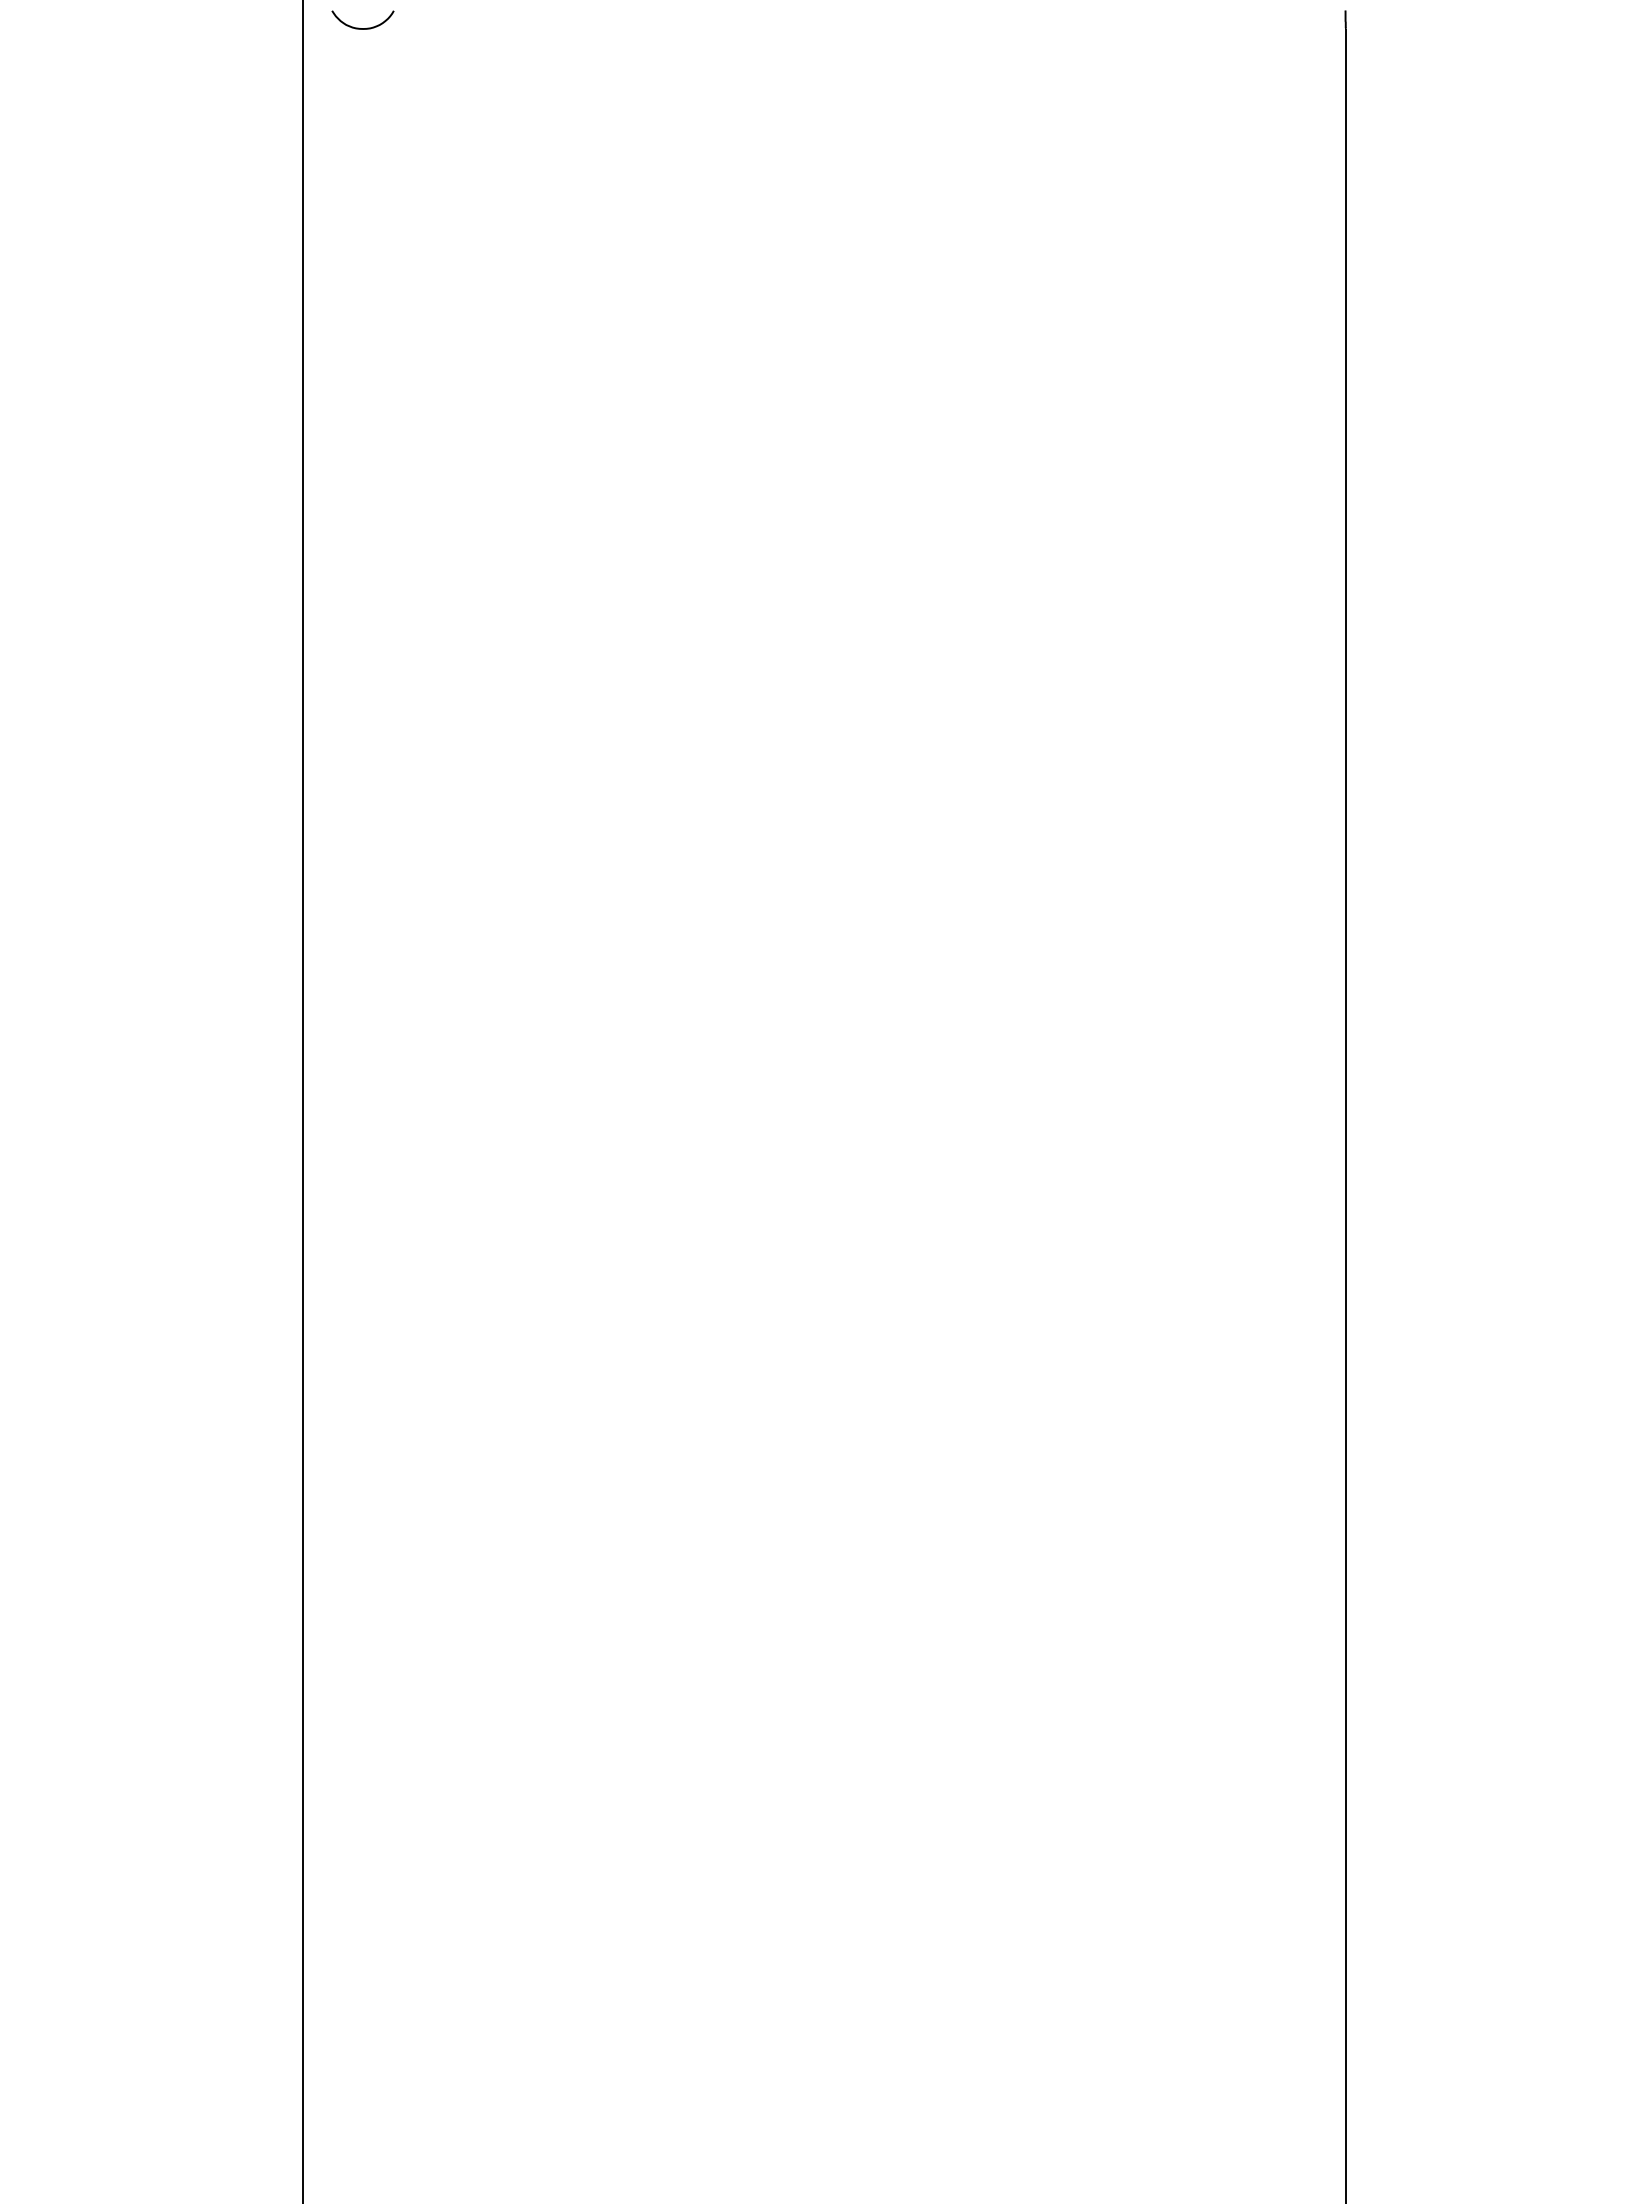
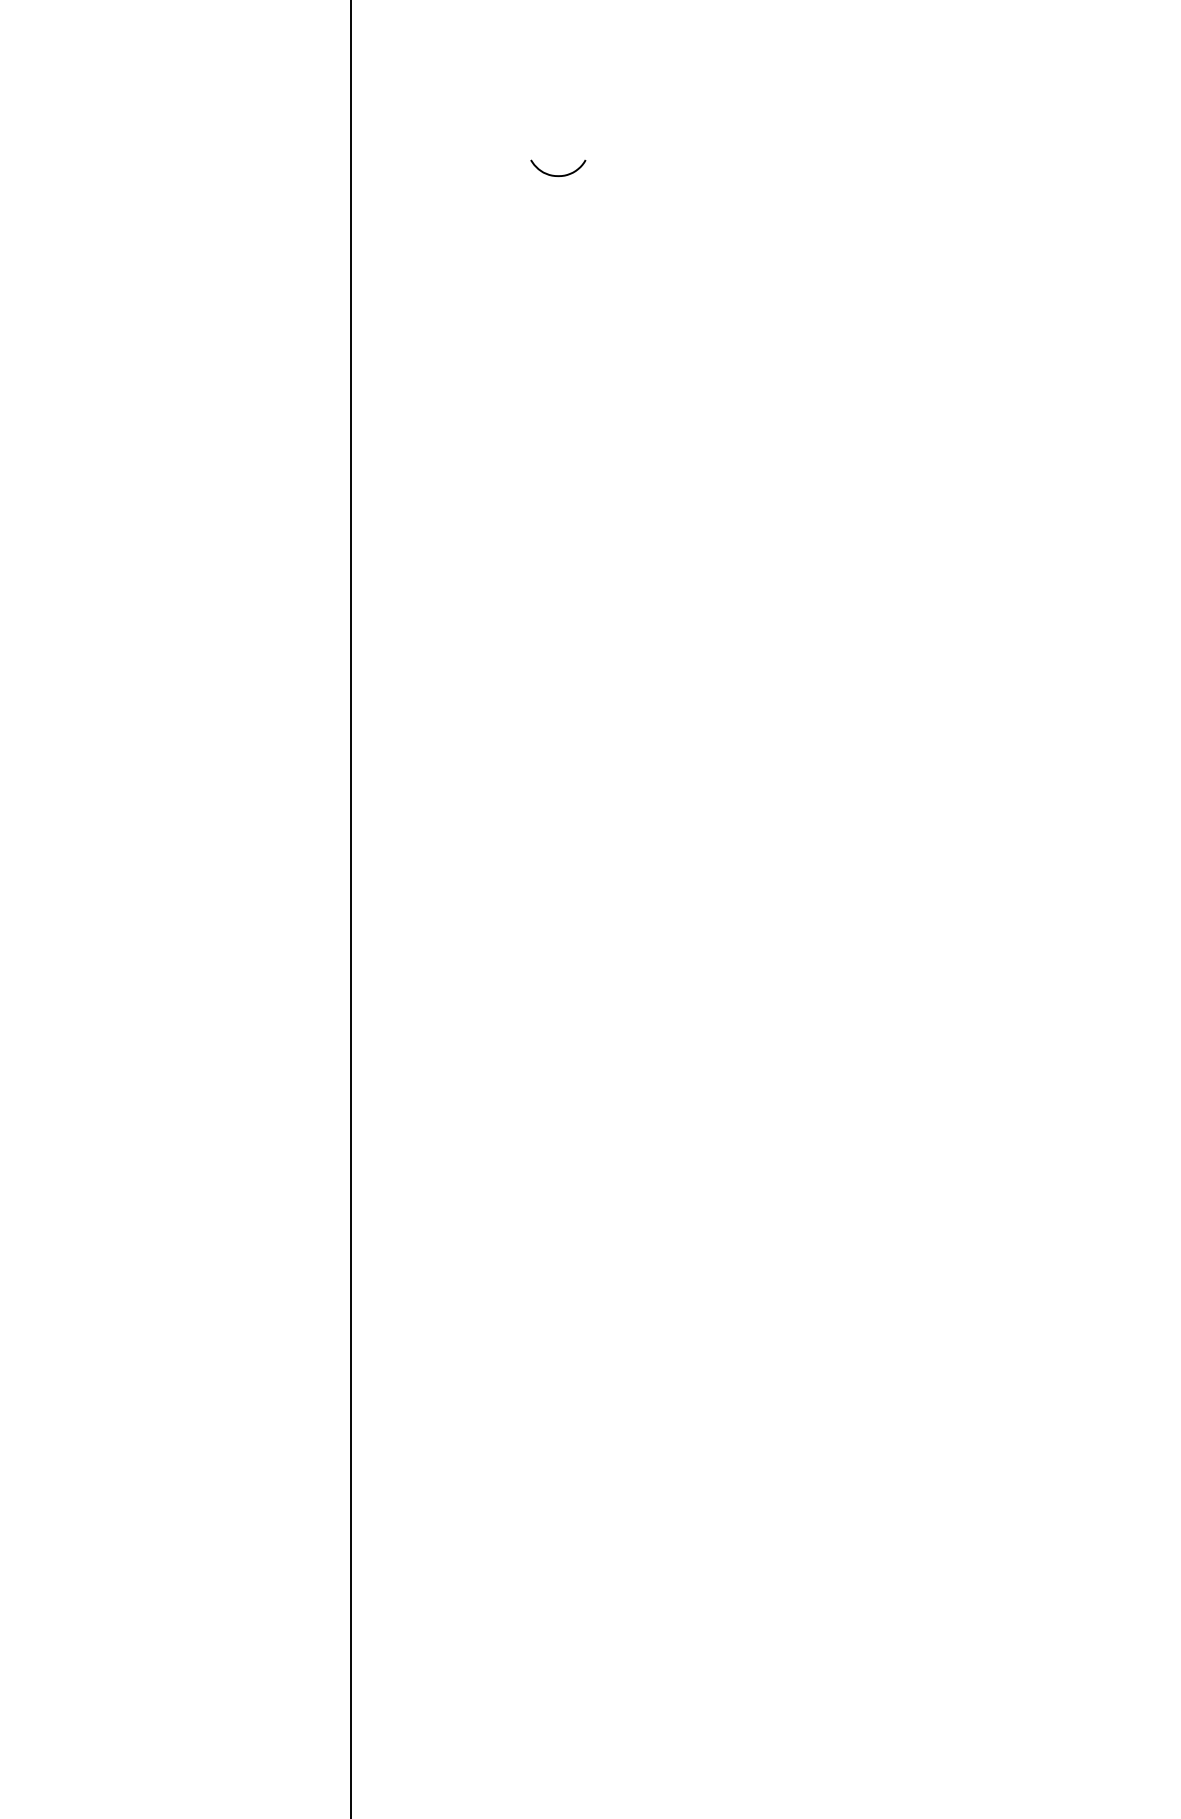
curve: (358, 27) -> (554, 174), moved

